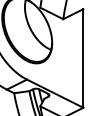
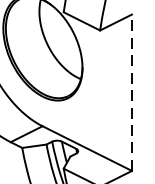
line: (83, 57) -> (132, 91), solid -> dashed

